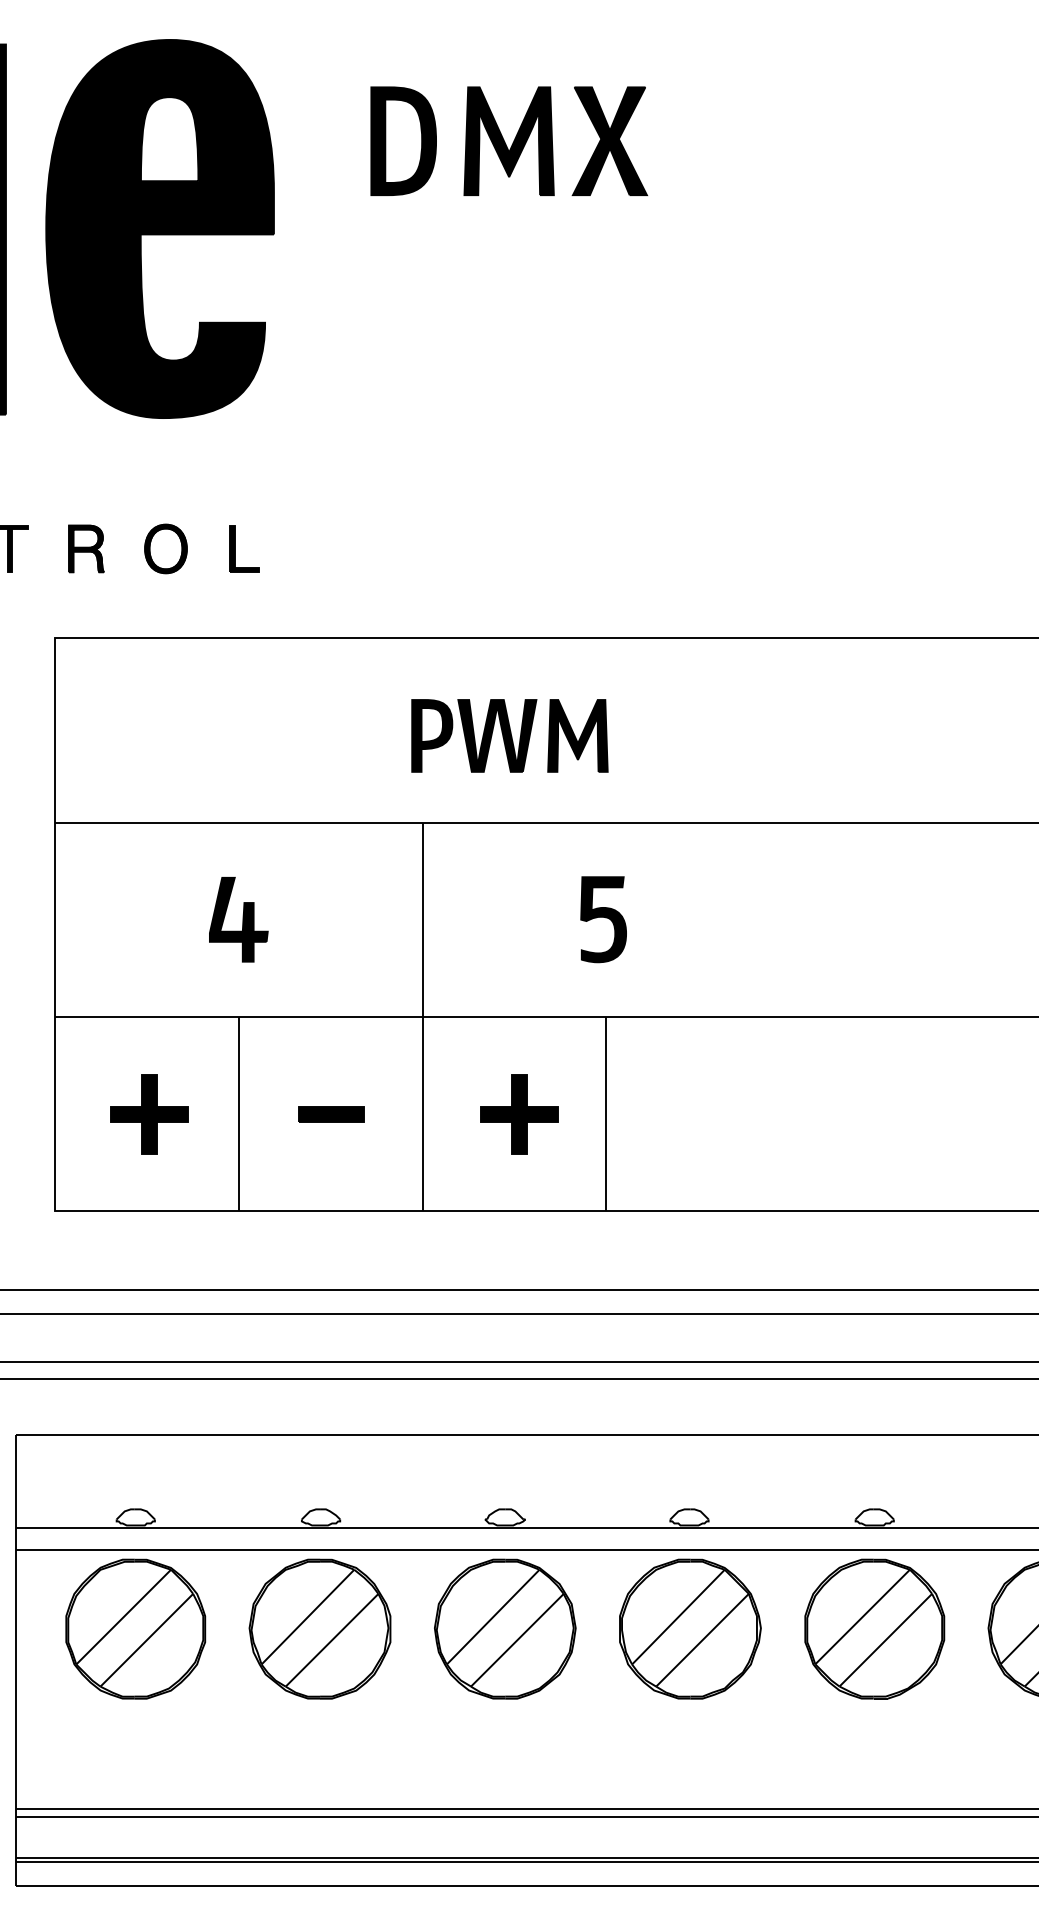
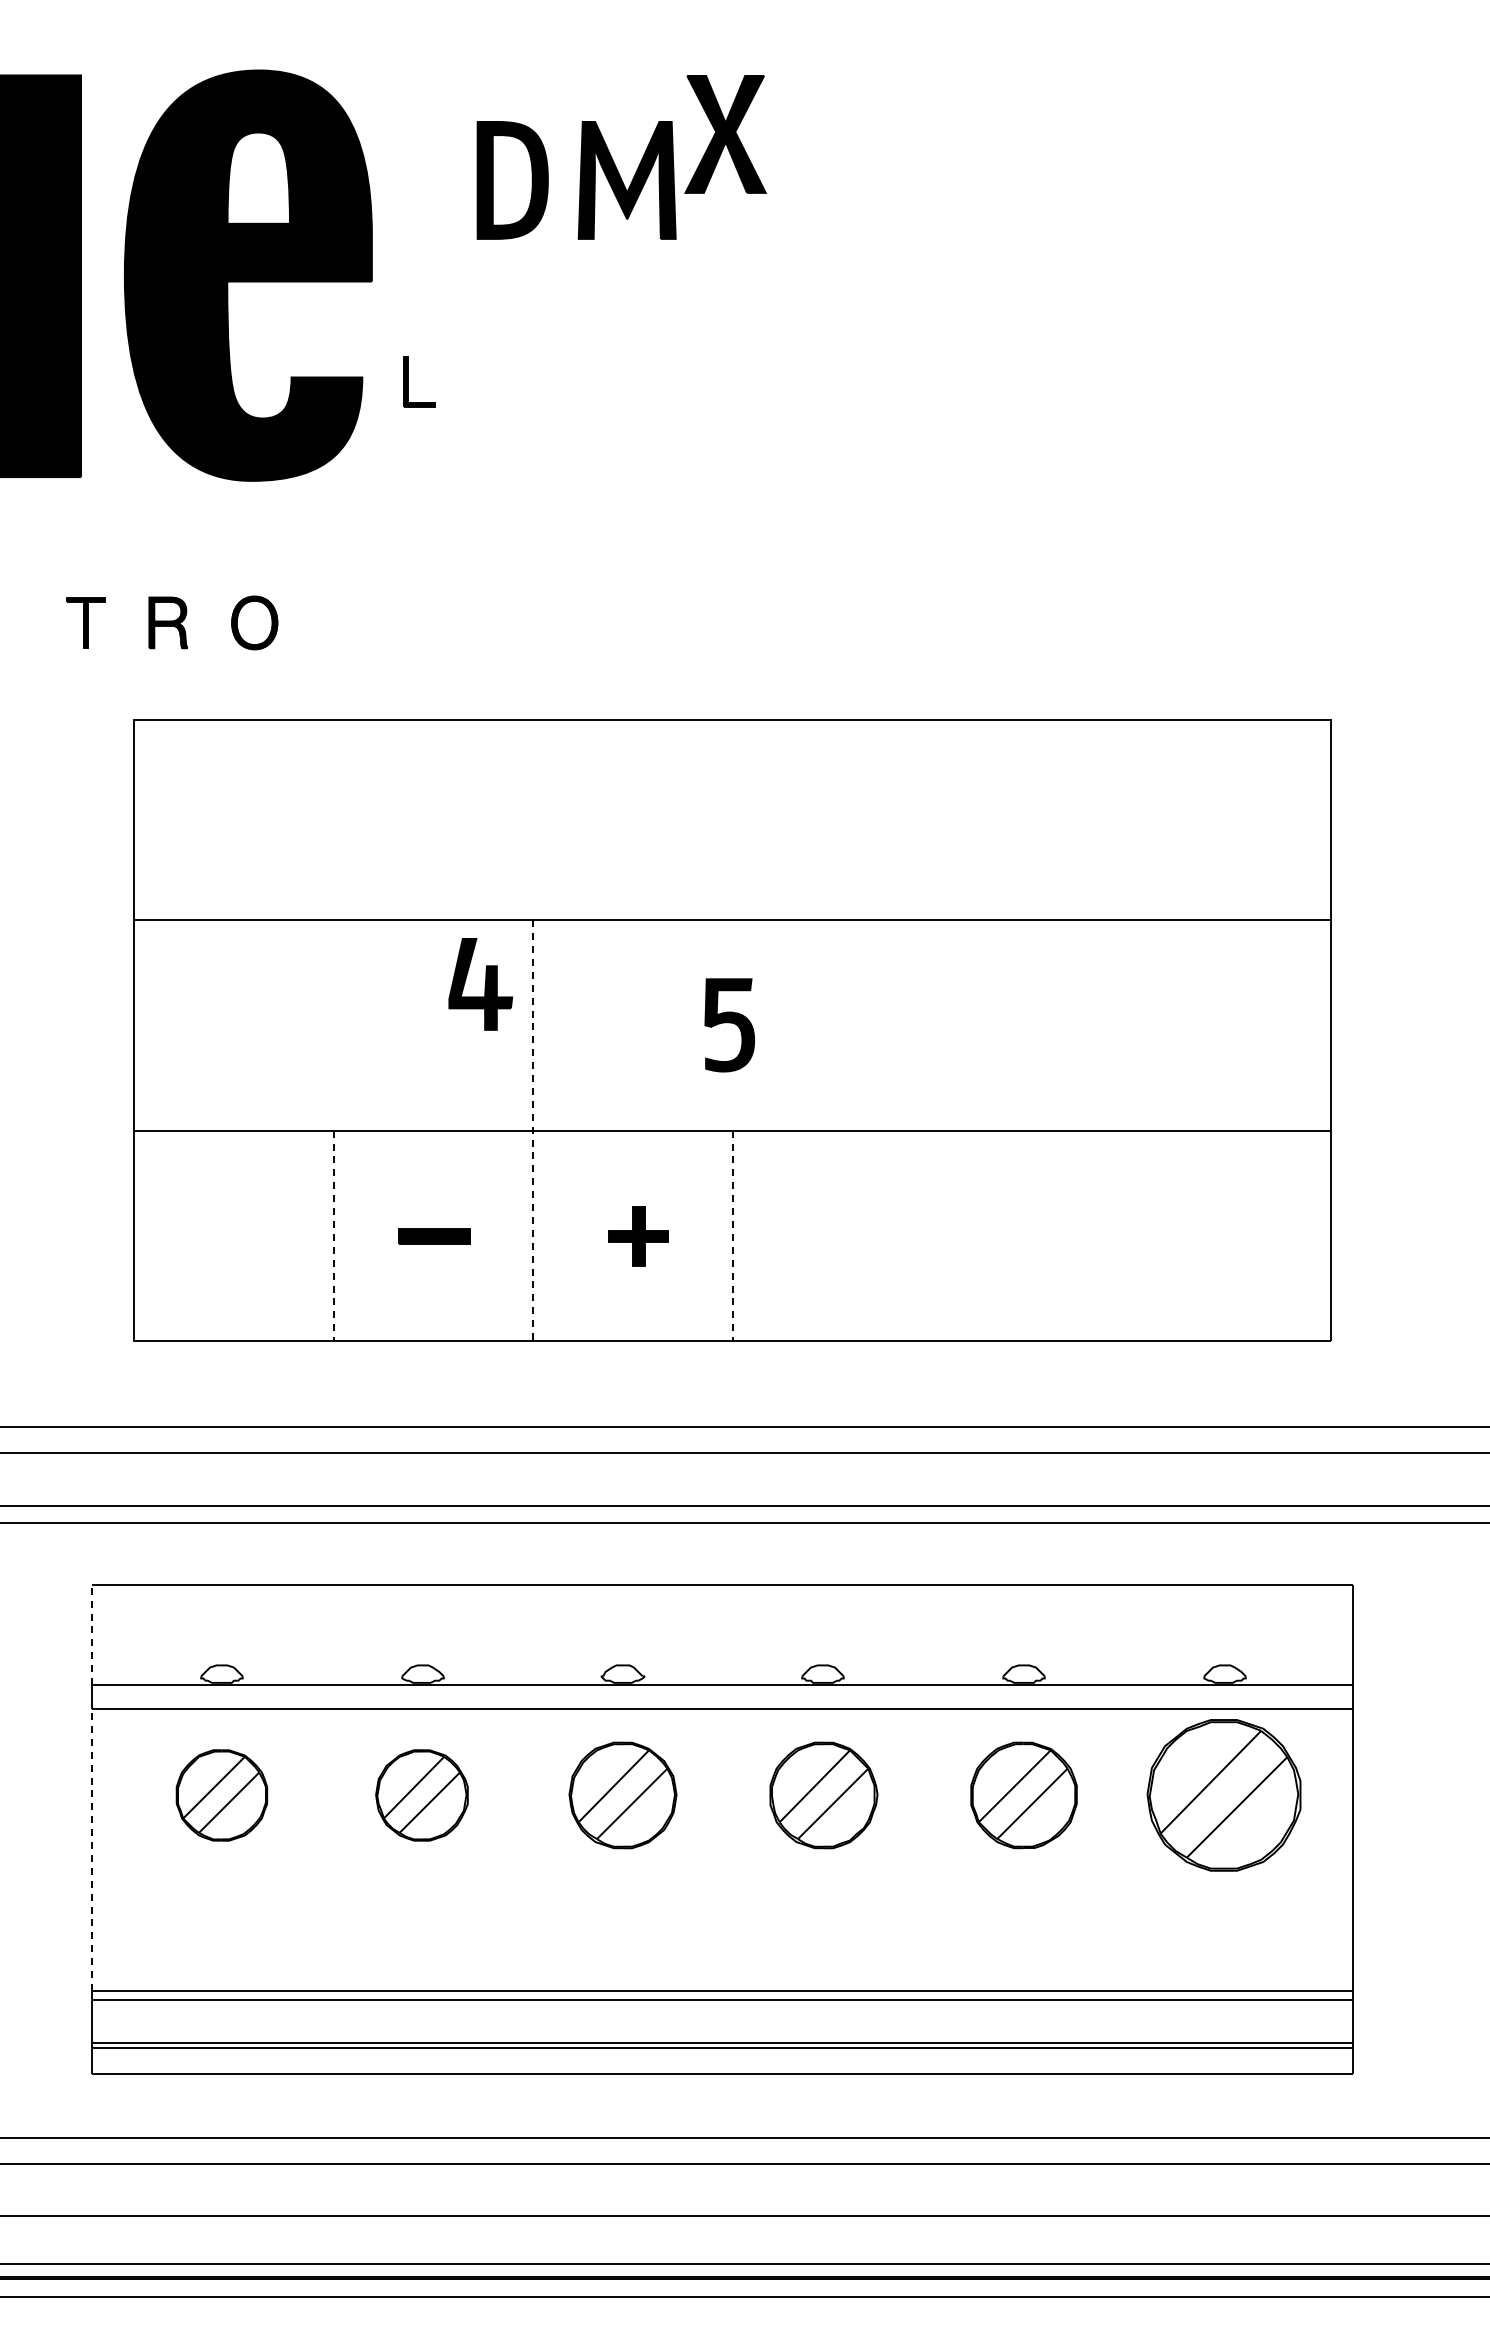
part: (609, 141) -> (725, 134), moved
part: (234, 548) -> (408, 381), moved
part: (509, 735) -> (627, 825), removed
part: (238, 919) -> (480, 984), moved
line: (422, 1017) -> (533, 1131), solid -> dashed
part: (149, 1114) -> (236, 1236), removed
line: (239, 1114) -> (334, 1236), solid -> dashed
part: (519, 1114) -> (638, 1236), size x0.7
line: (606, 1114) -> (732, 1236), solid -> dashed
line: (15, 1480) -> (91, 1634), solid -> dashed
part: (135, 1629) -> (221, 1795), size x0.6
part: (319, 1629) -> (421, 1795), size x0.6
part: (504, 1629) -> (622, 1795), size x0.7
part: (689, 1629) -> (823, 1795), size x0.7
part: (874, 1629) -> (1023, 1795), size x0.7
line: (15, 1679) -> (91, 1850), solid -> dashed

